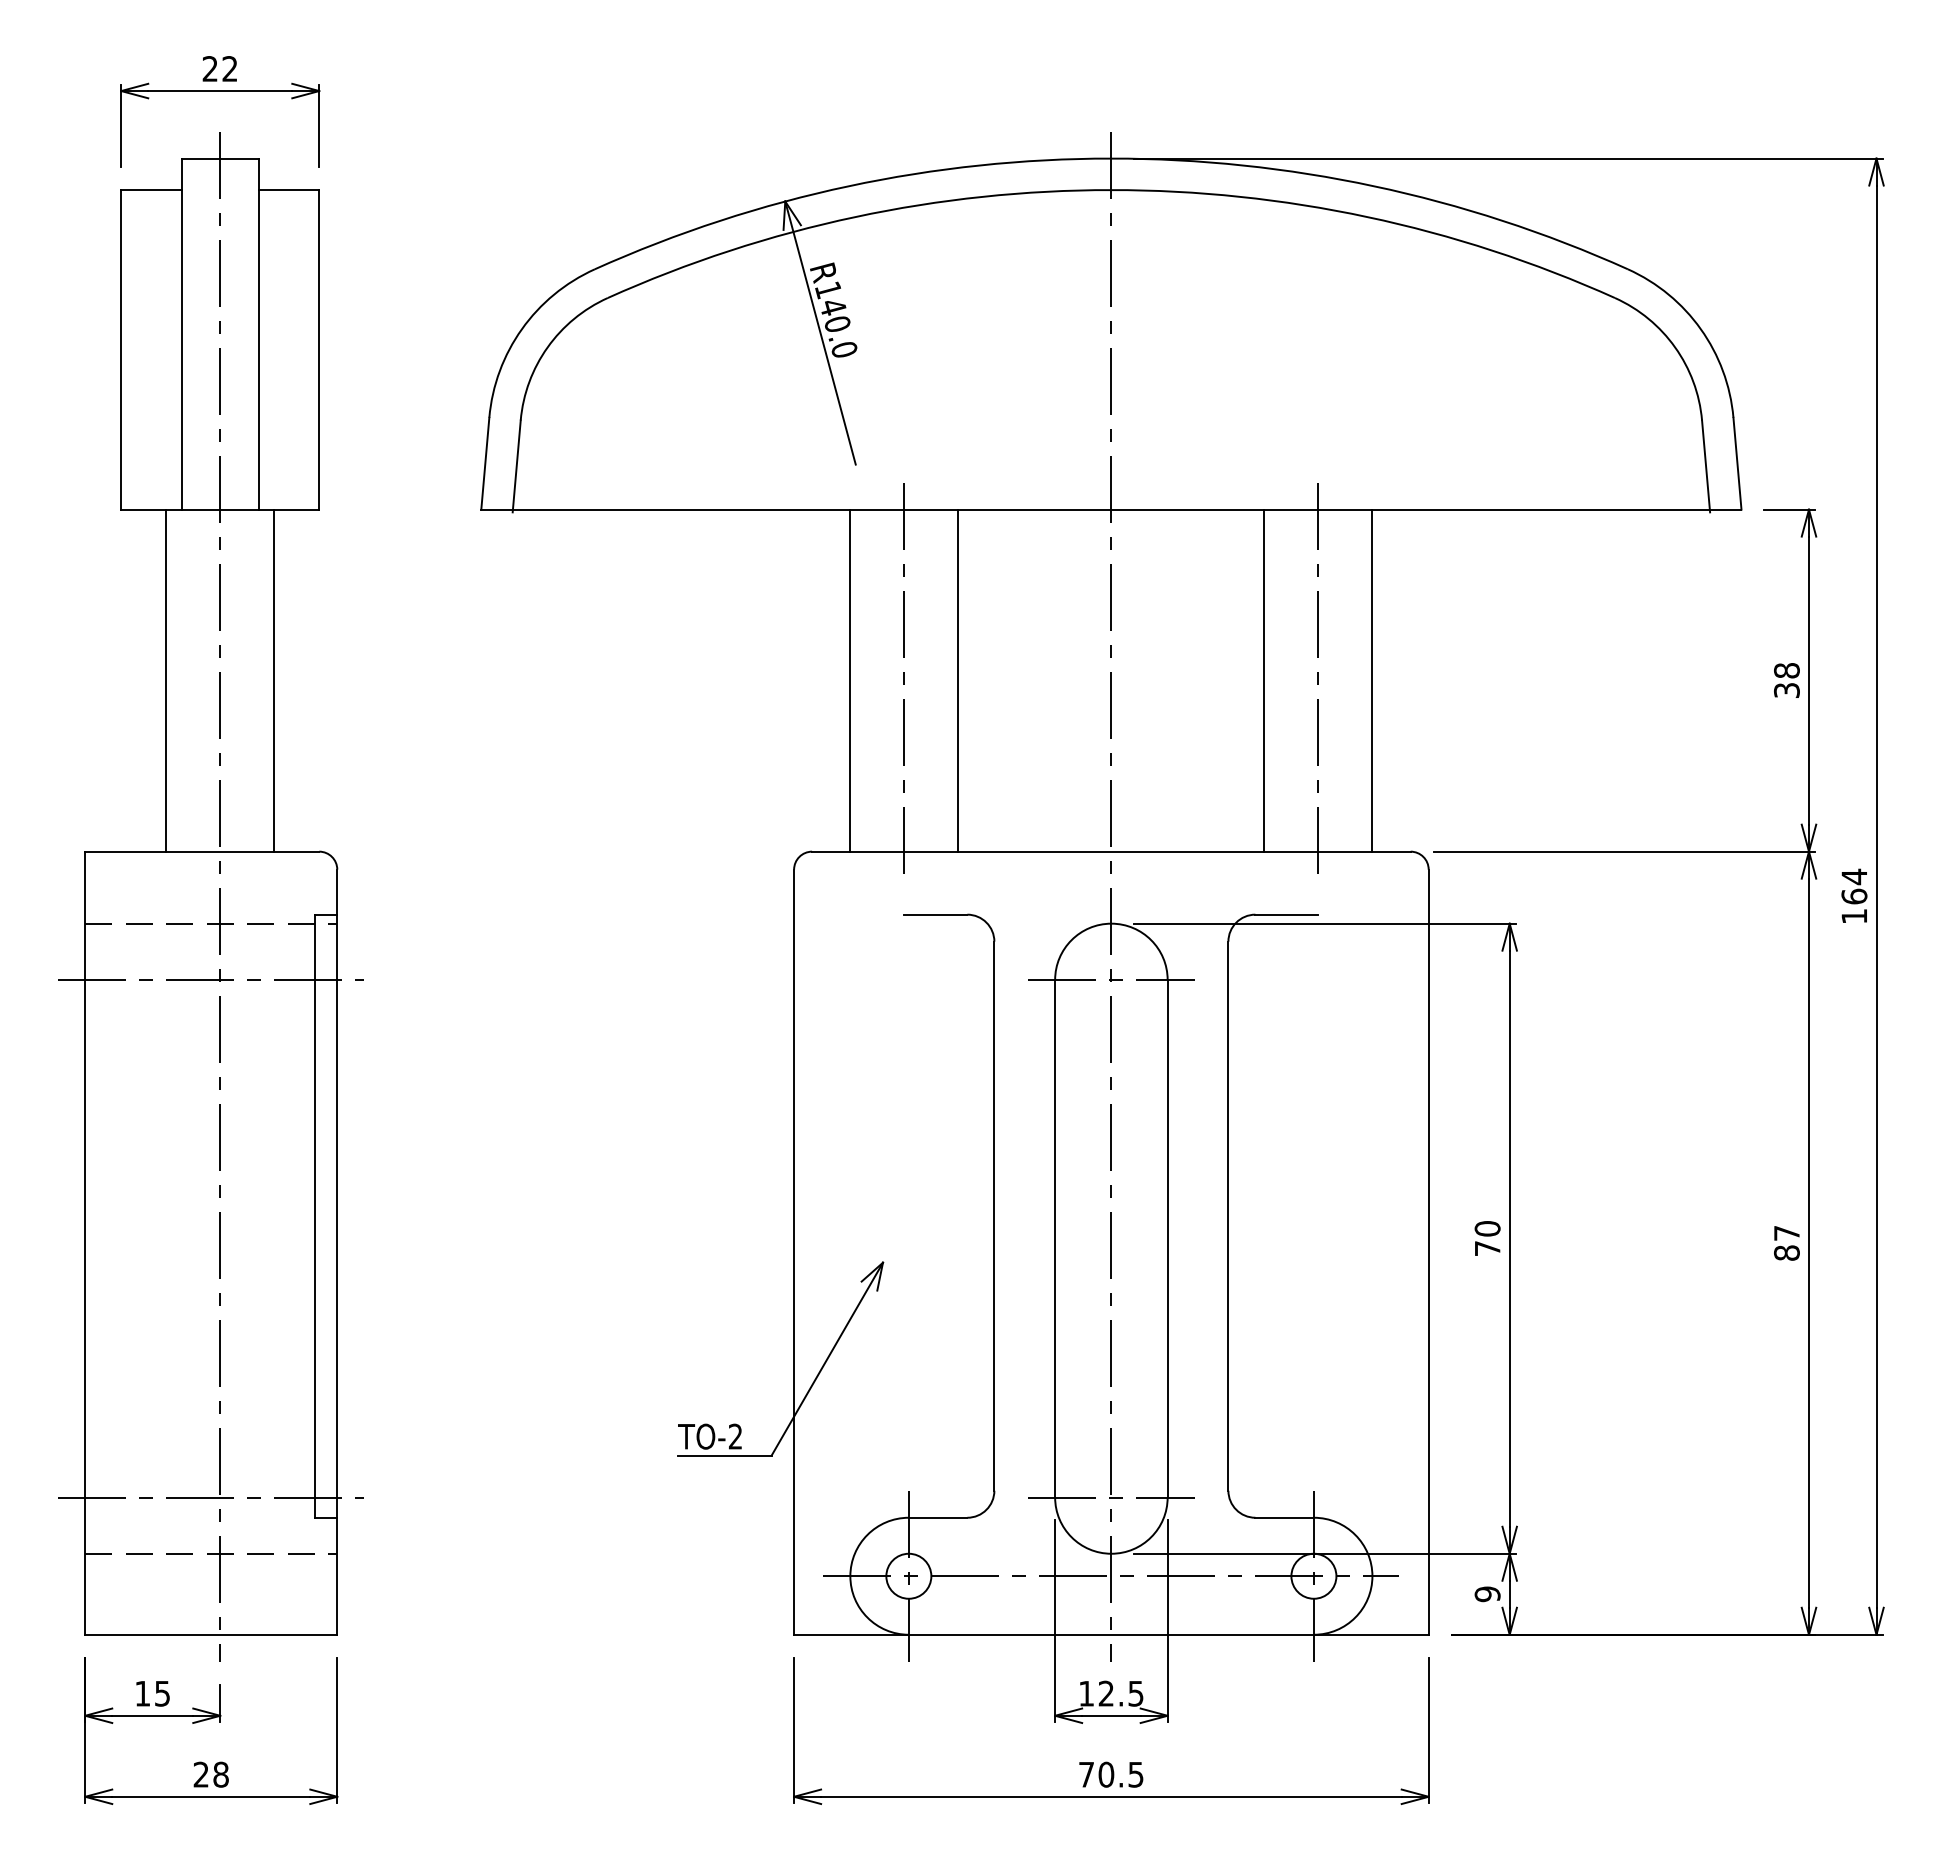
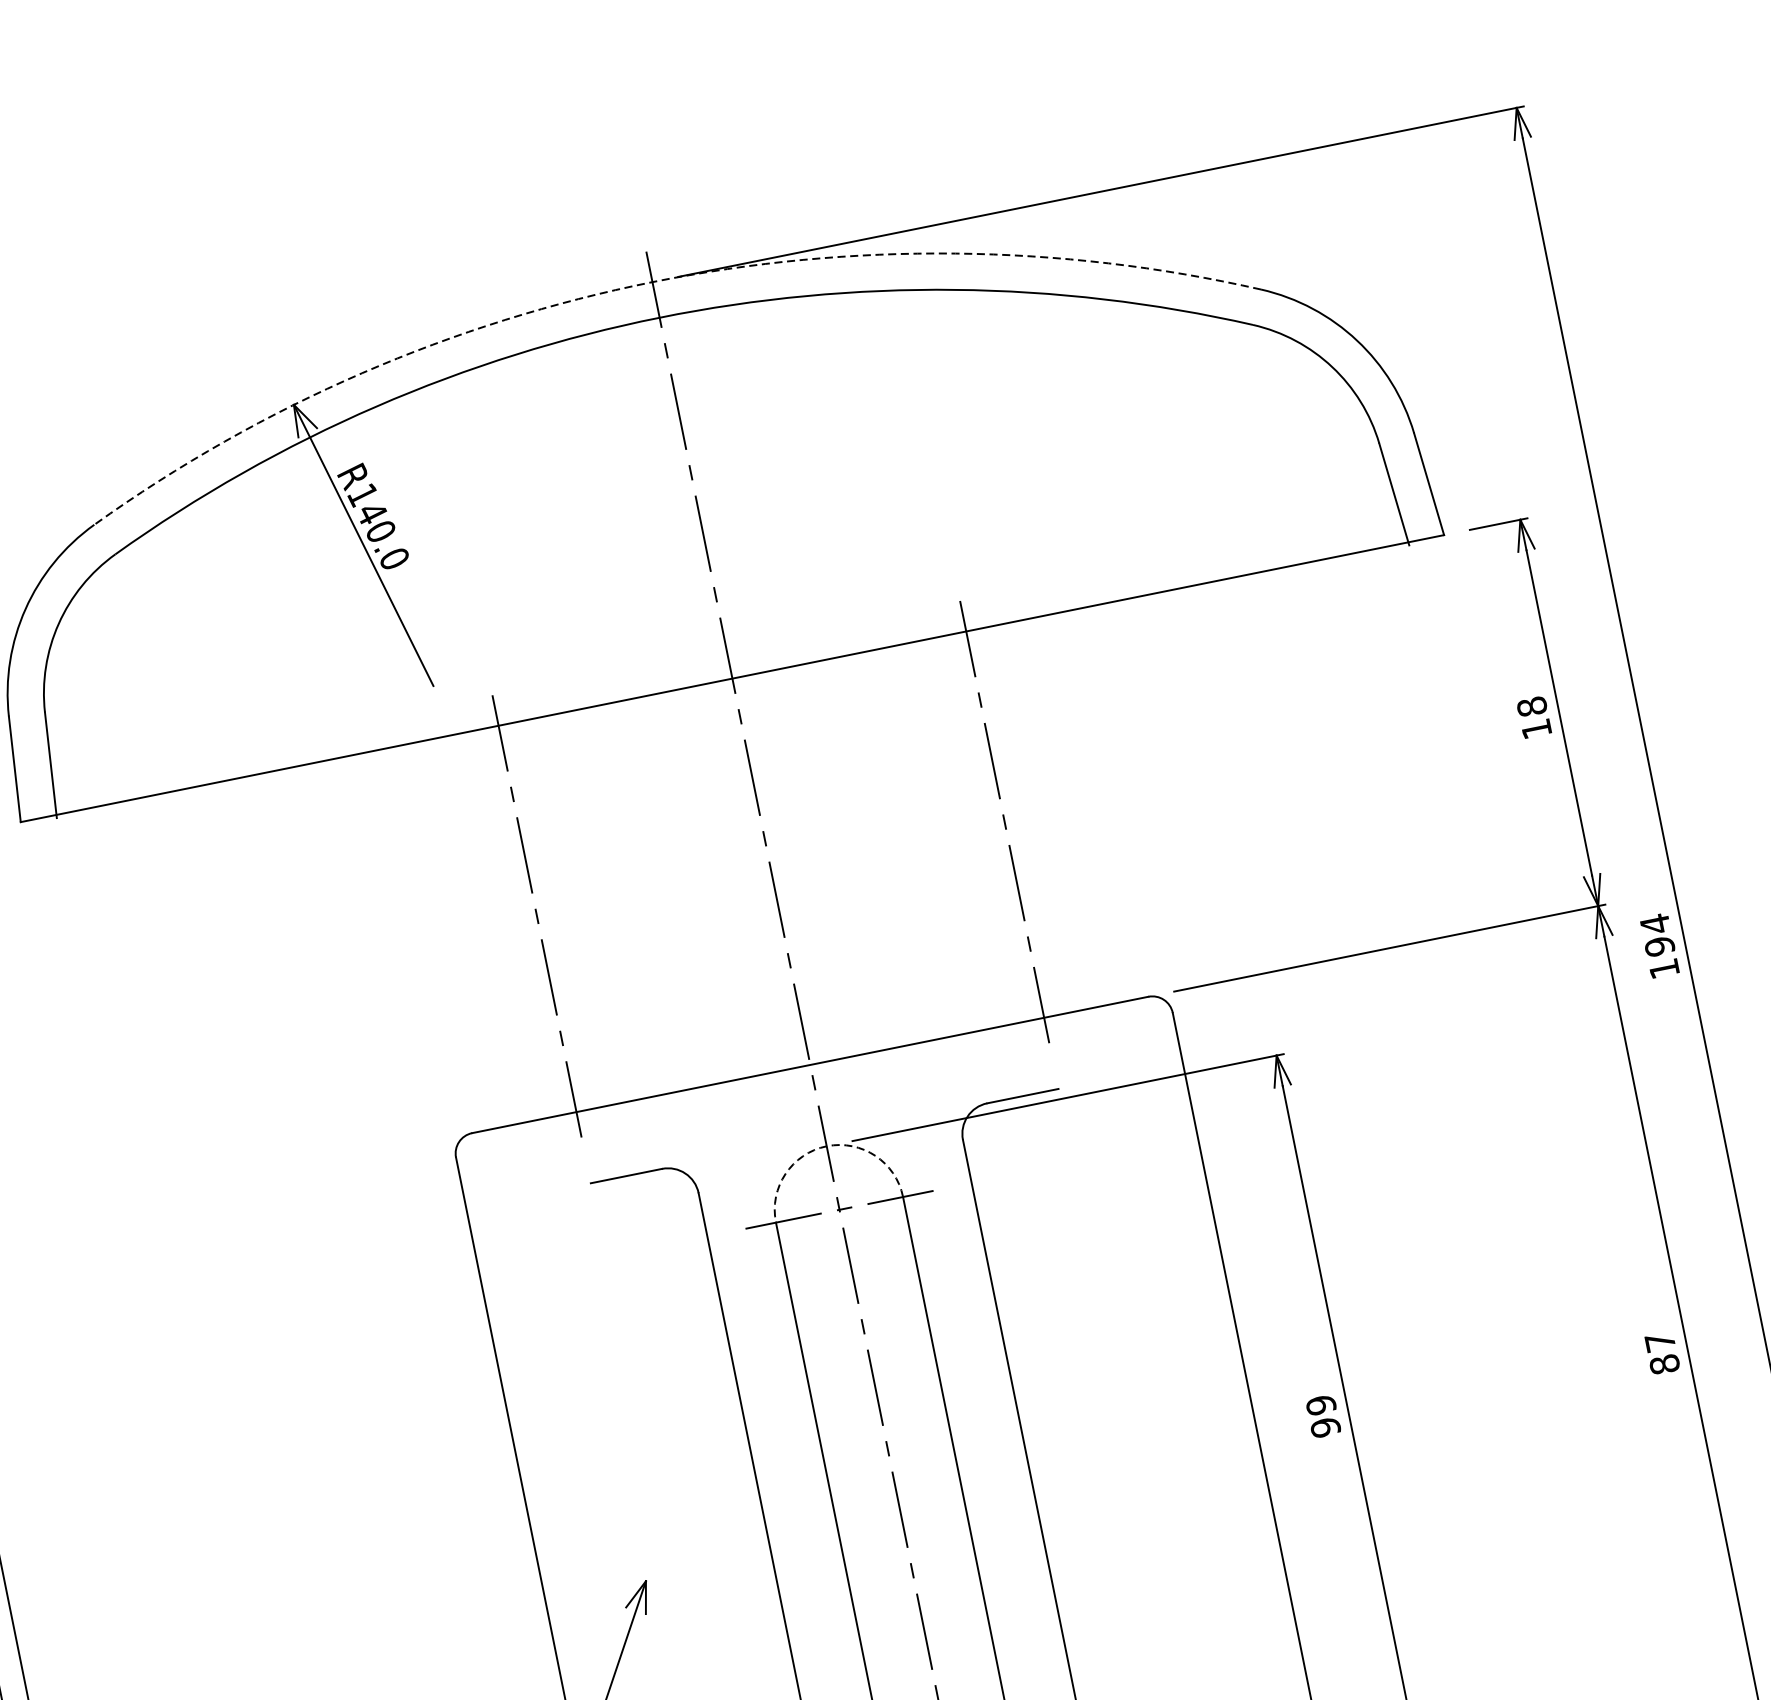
arc: (1111, 158) -> (652, 282), solid -> dashed
line: (850, 680) -> (476, 931), removed
line: (958, 680) -> (598, 906), removed
line: (1264, 680) -> (944, 836), removed
line: (1372, 680) -> (1066, 812), removed
text: (1786, 690) -> (1536, 729), 38 -> 18
text: (1854, 896) -> (1659, 946), 164 -> 194
arc: (1111, 923) -> (826, 1146), solid -> dashed
text: (1487, 1238) -> (1323, 1416), 70 -> 99

